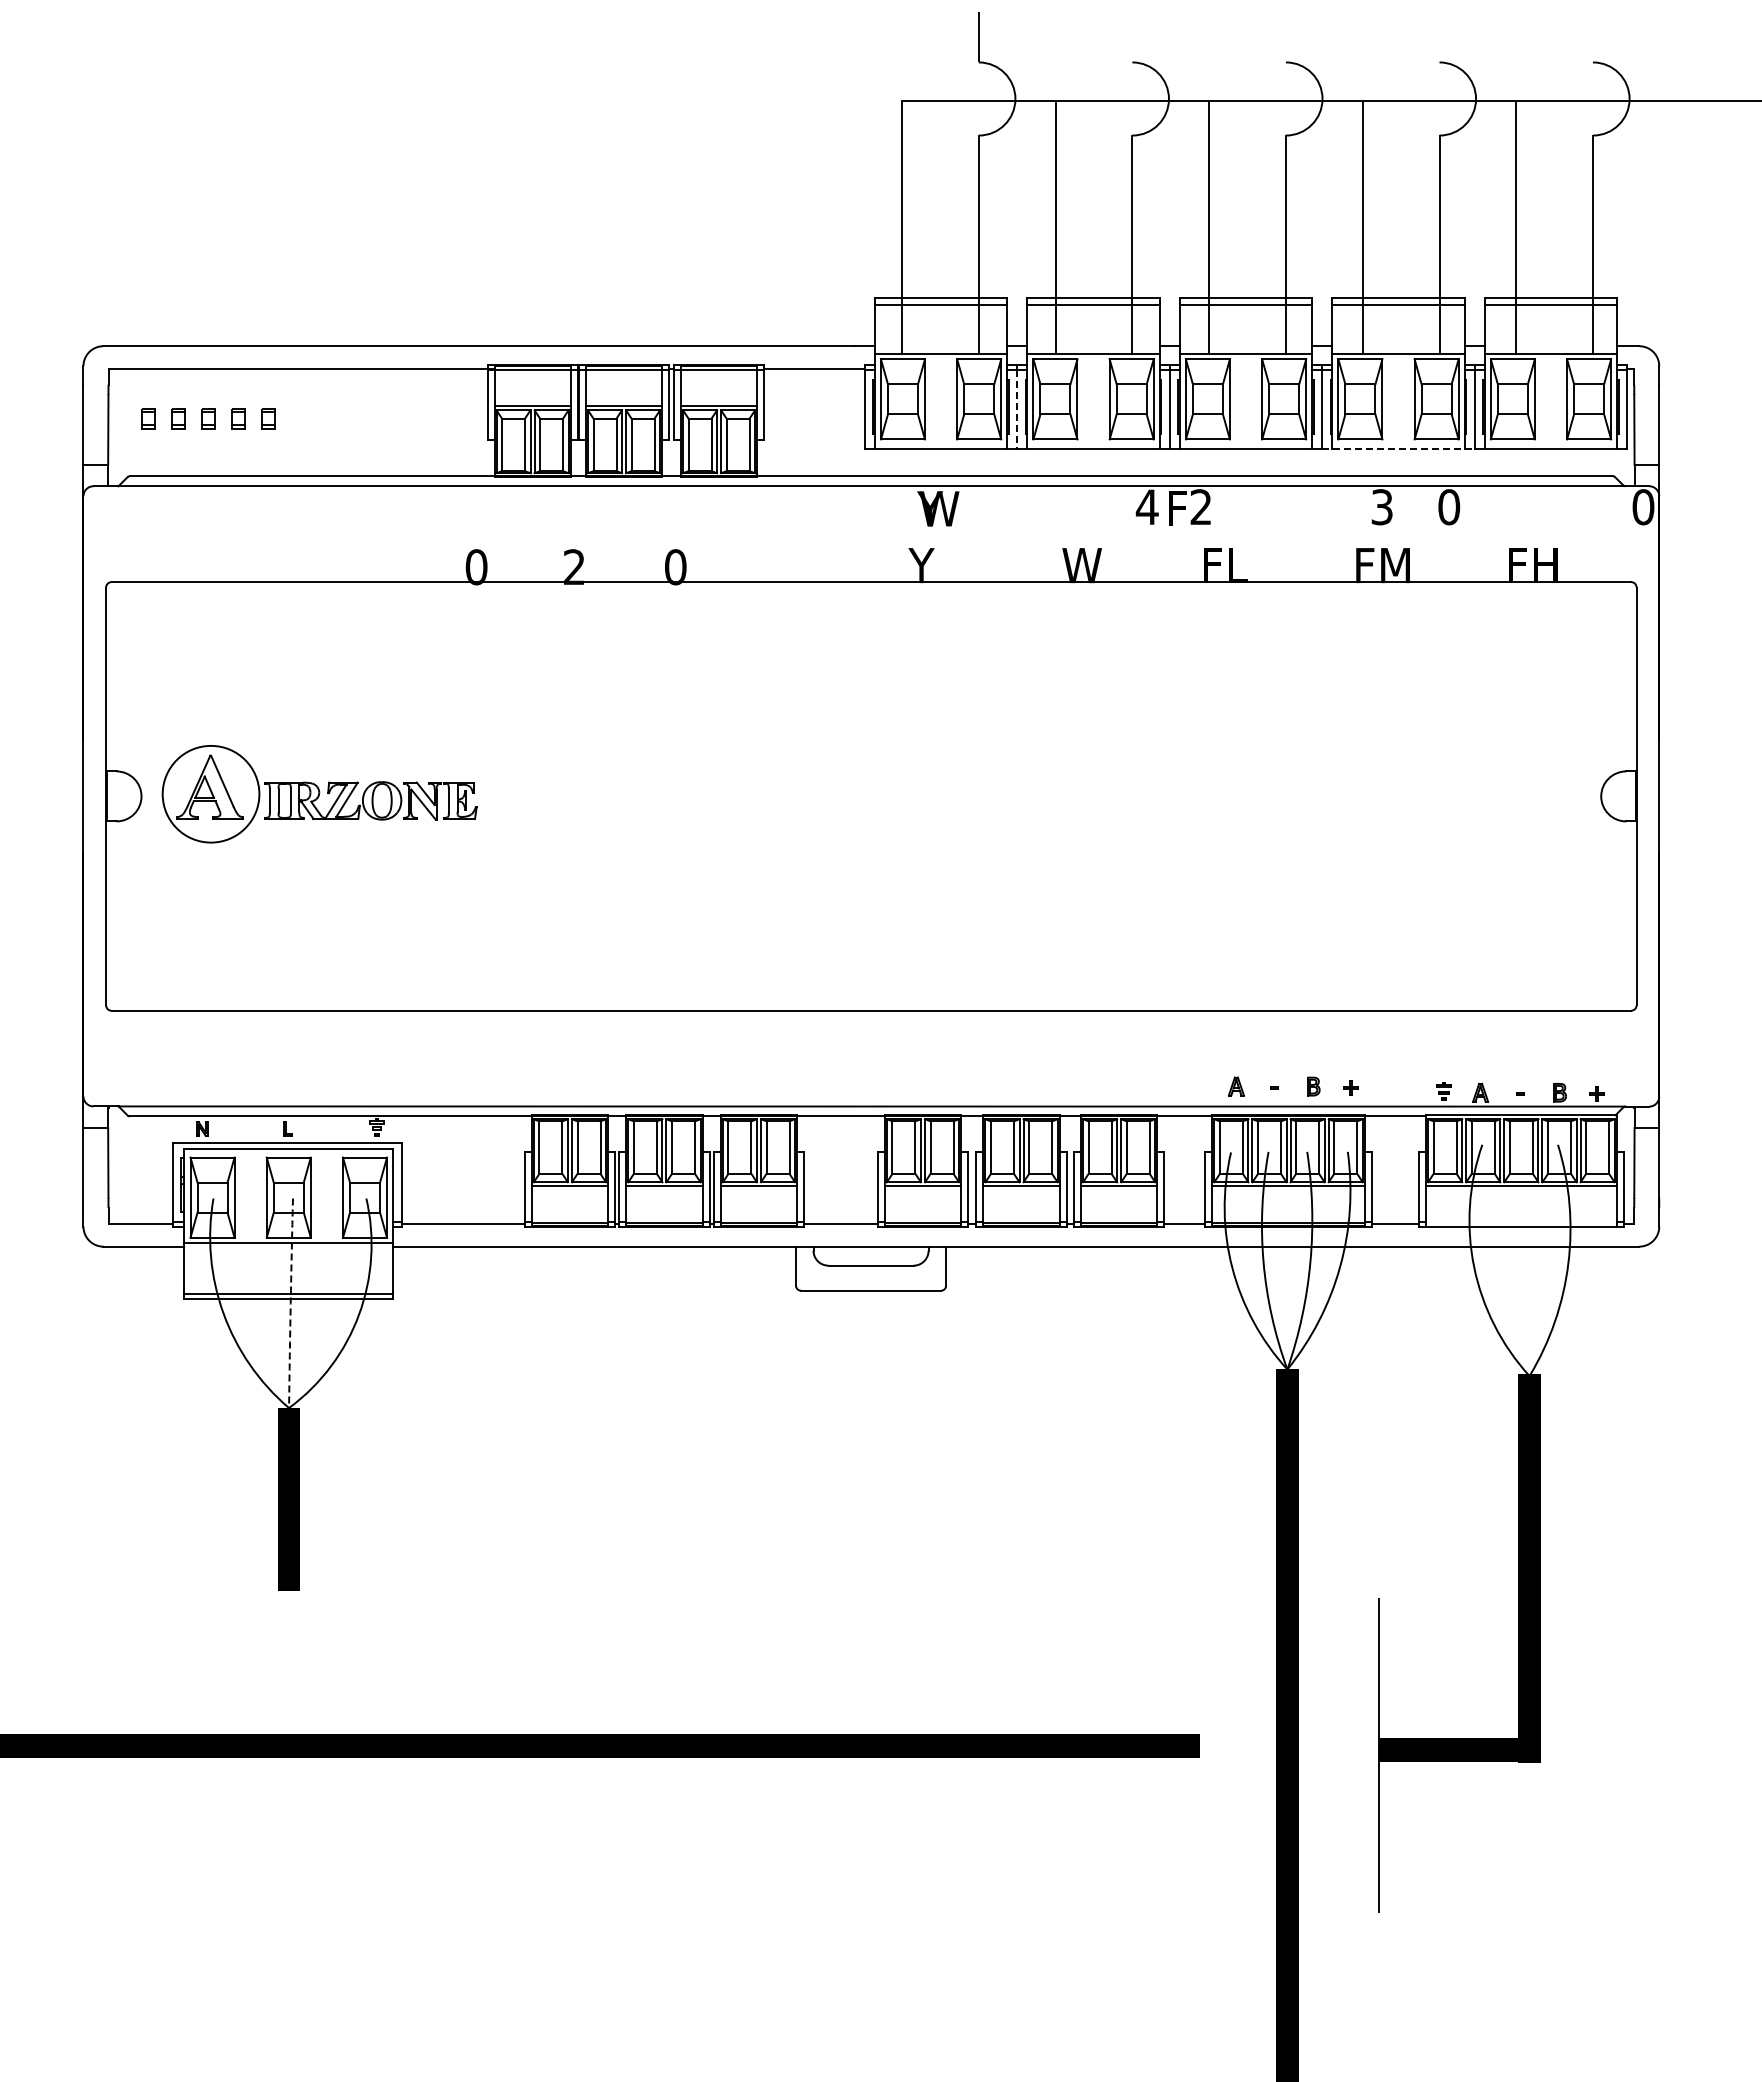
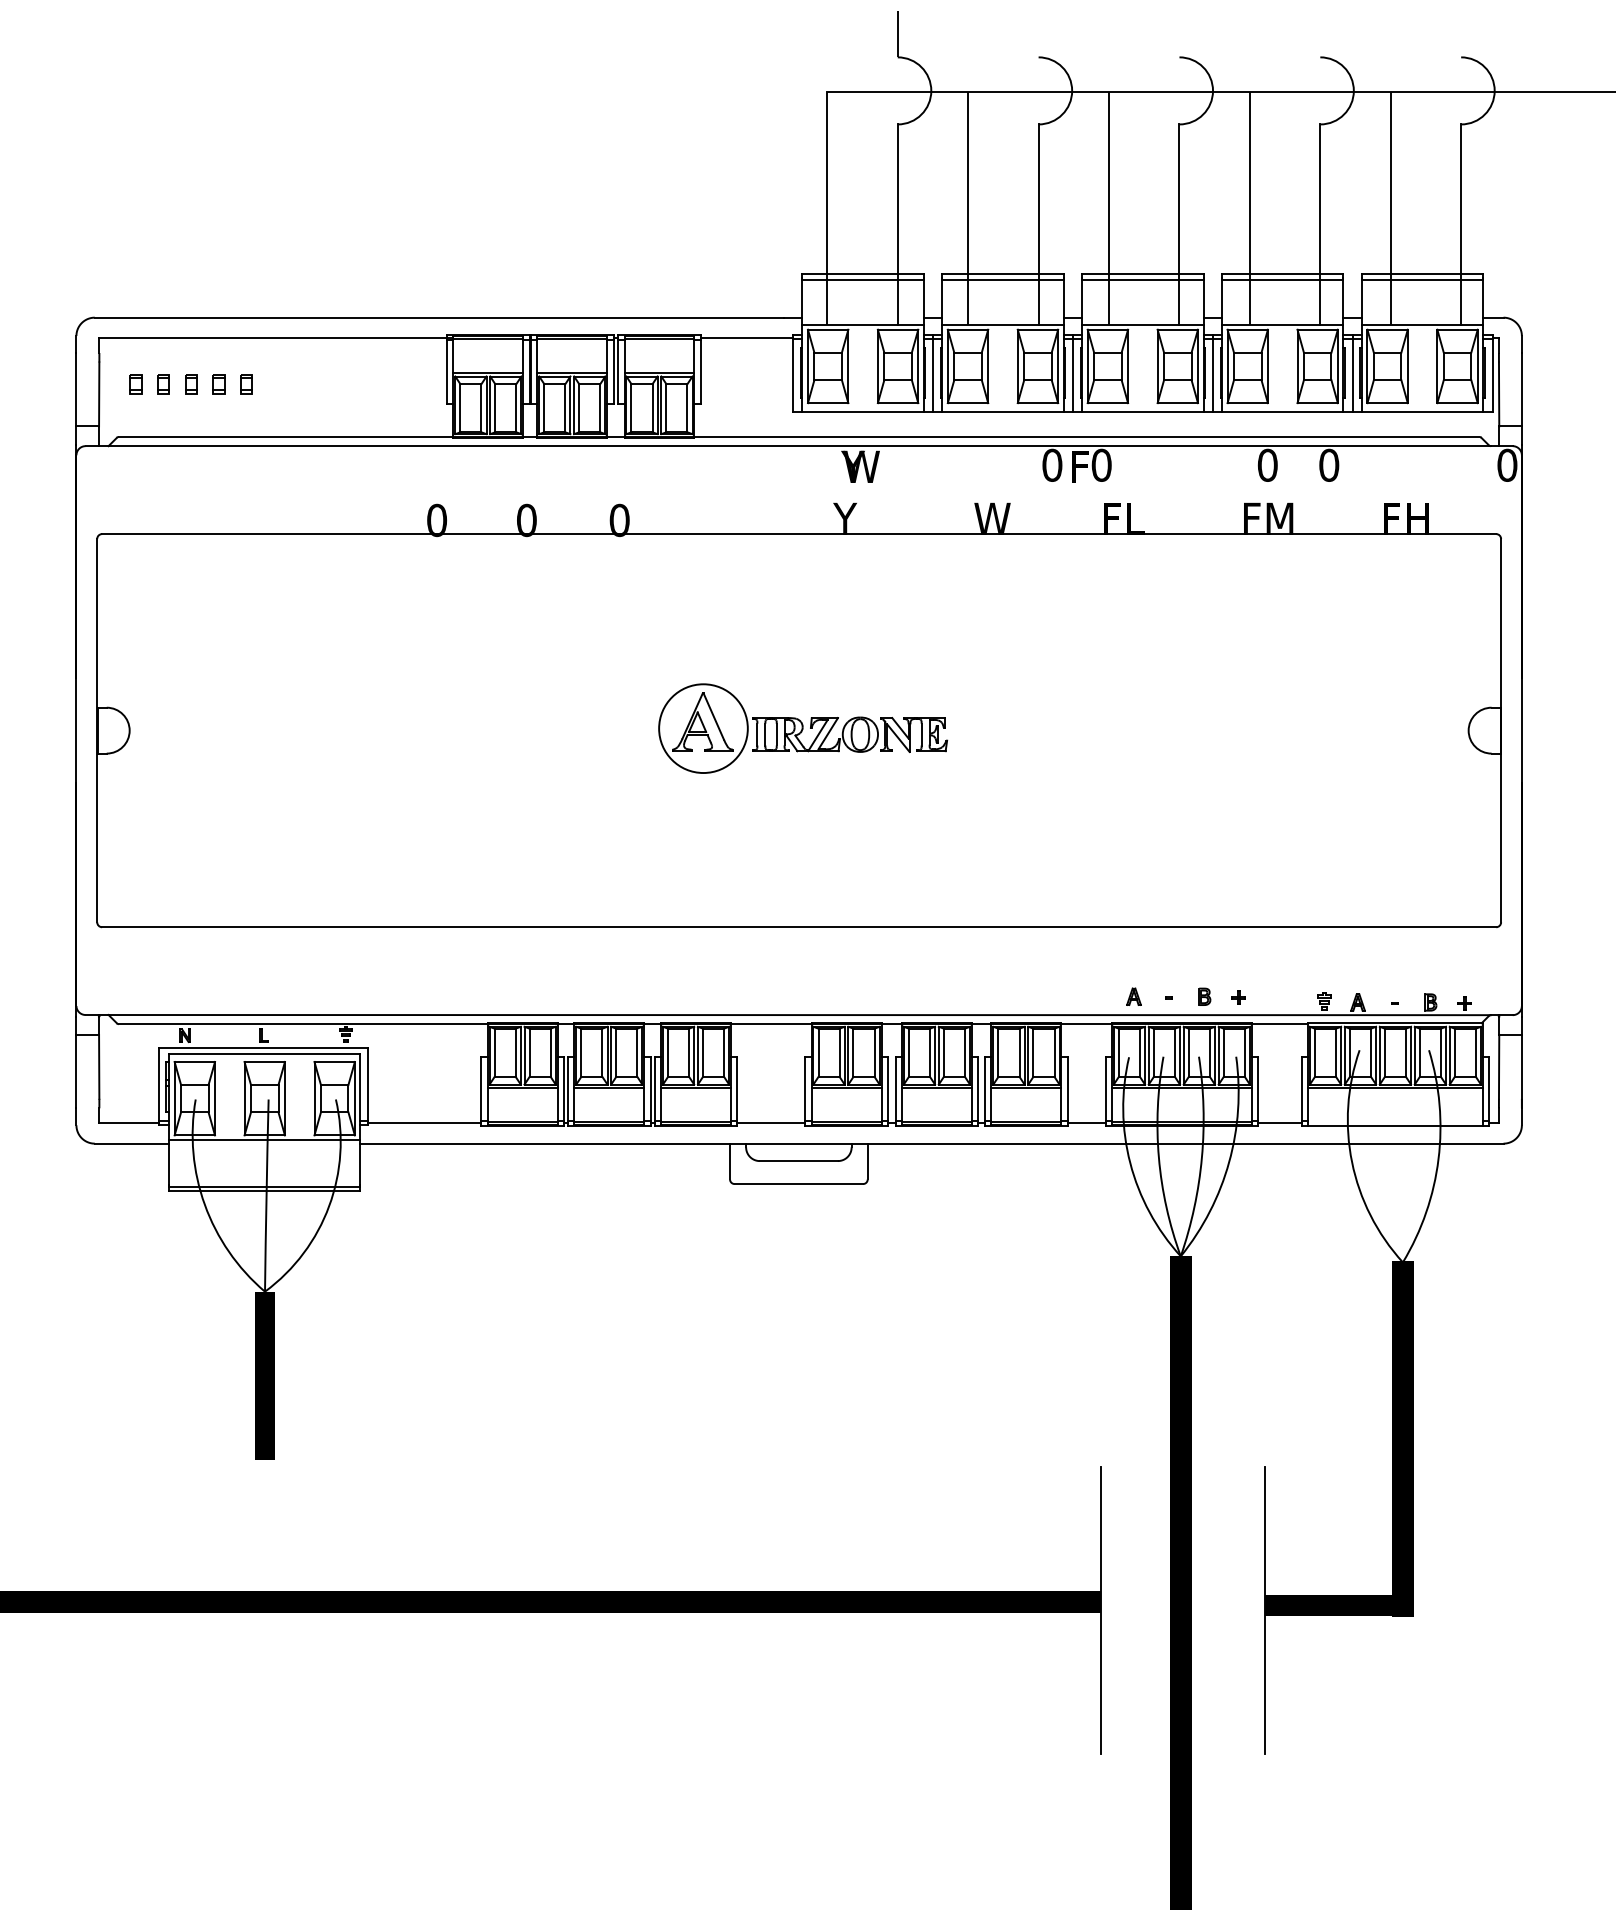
line: (1017, 409) -> (933, 375), dashed -> solid
line: (1399, 448) -> (1283, 411), dashed -> solid
text: (1146, 507) -> (1051, 465), 4 -> 0
text: (1201, 507) -> (1101, 465), 2 -> 0
text: (1382, 507) -> (1268, 465), 3 -> 0
text: (574, 567) -> (526, 520), 2 -> 0
part: (319, 794) -> (802, 728), moved
arc: (290, 1303) -> (266, 1195), dashed -> solid
line: (1200, 1755) -> (1101, 1610), added

